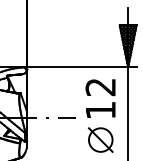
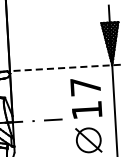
line: (81, 67) -> (65, 68), solid -> dashed
text: (100, 87) -> (85, 87), 12 -> 17

